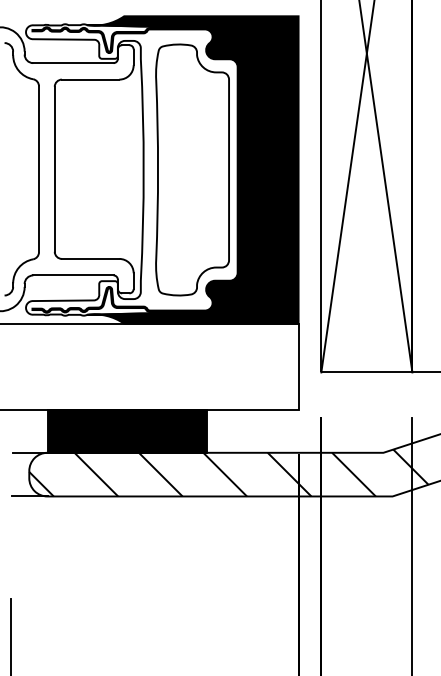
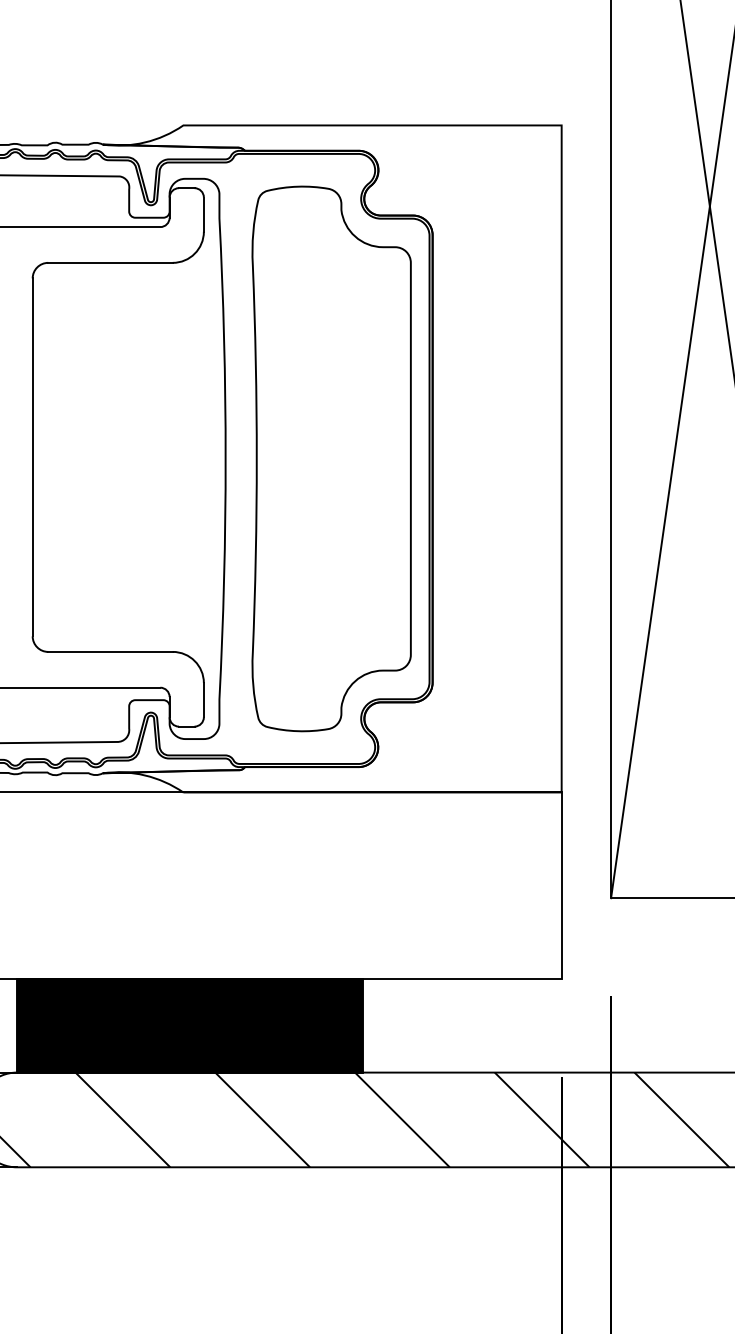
fill: (198, 169) -> (344, 457), removed

